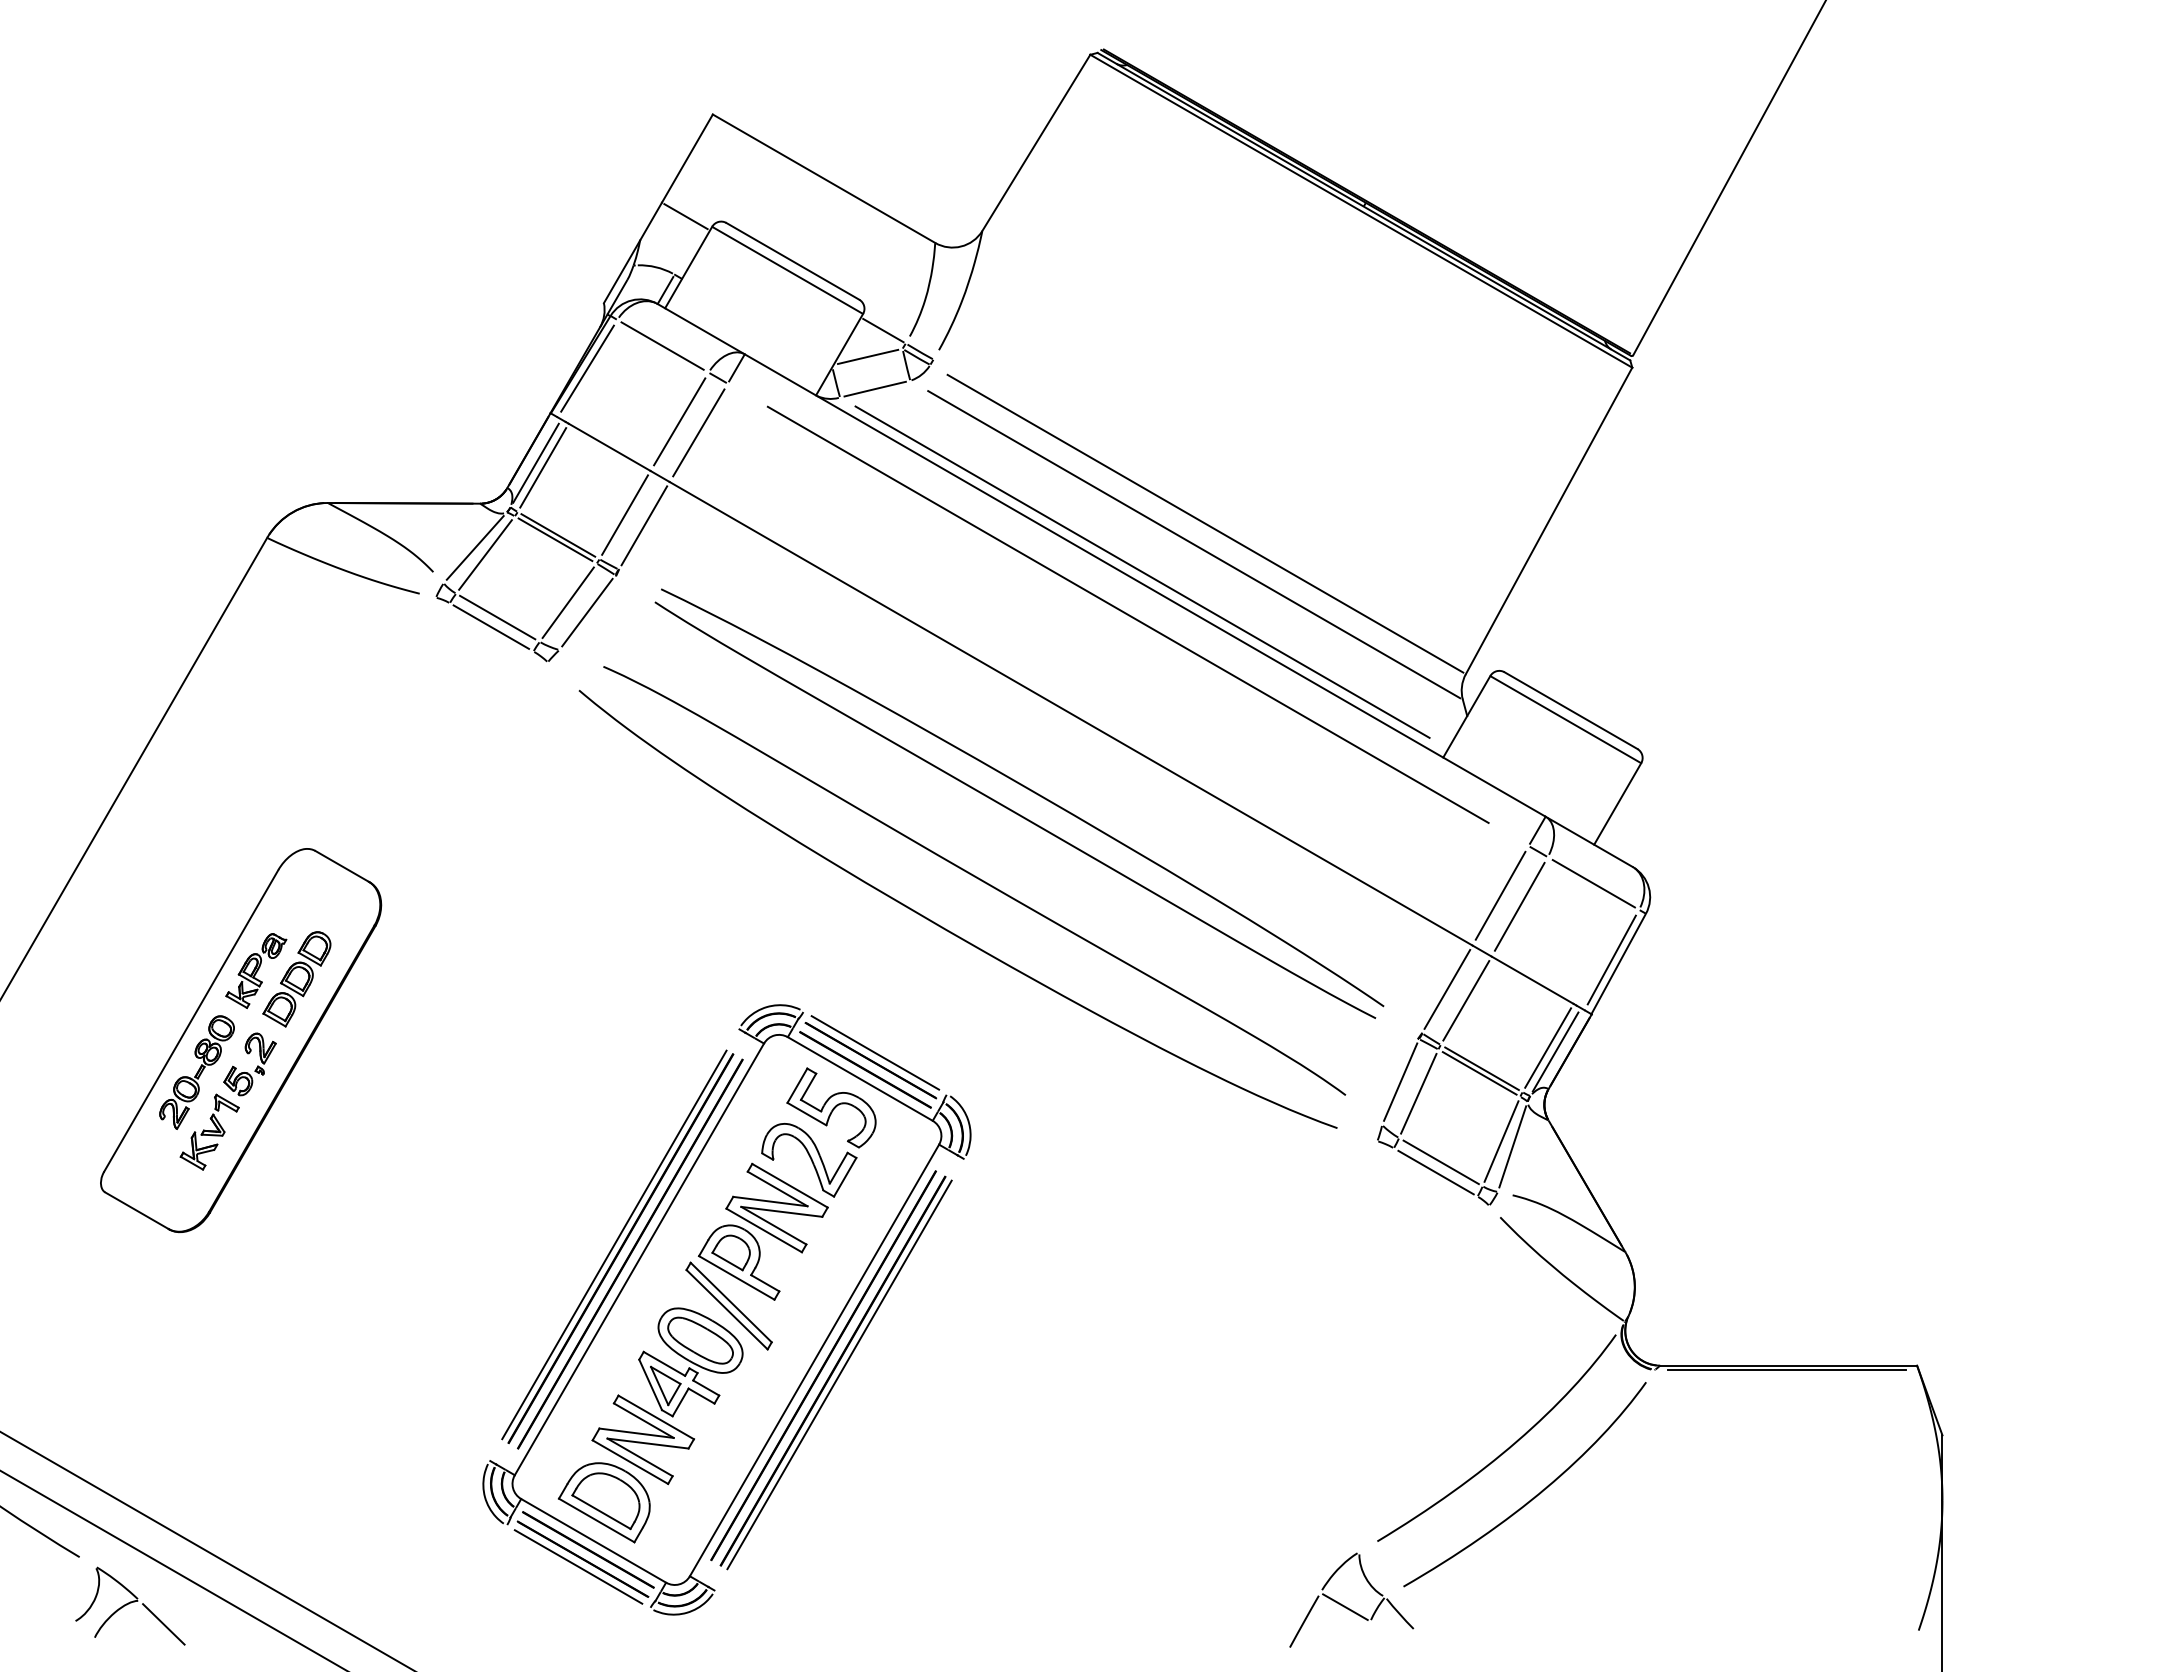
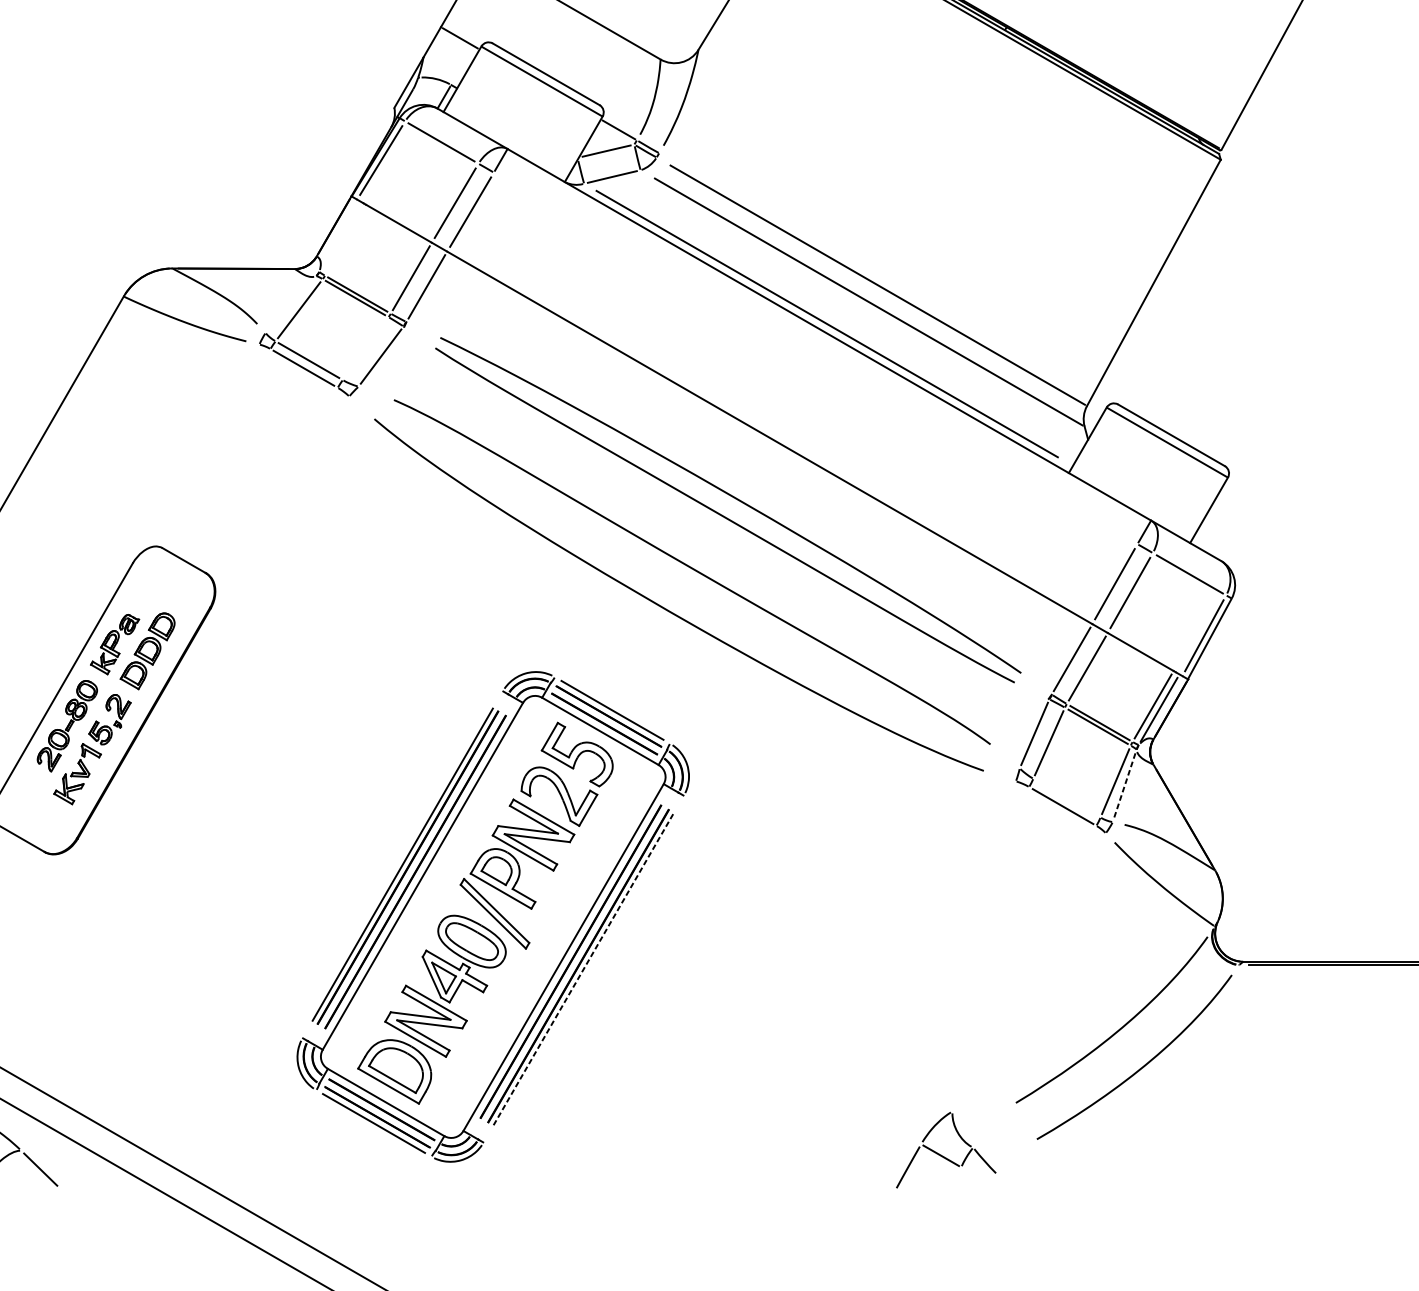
line: (535, 462) -> (339, 235), removed
line: (543, 467) -> (345, 239), removed
line: (474, 547) -> (290, 304), removed
line: (567, 602) -> (365, 348), removed
line: (1127, 614) -> (815, 358), removed
line: (1512, 1146) -> (1124, 785), solid -> dashed
line: (1440, 1162) -> (1066, 798), removed
line: (839, 1374) -> (583, 968), solid -> dashed
part: (1348, 1607) -> (943, 1156), moved

